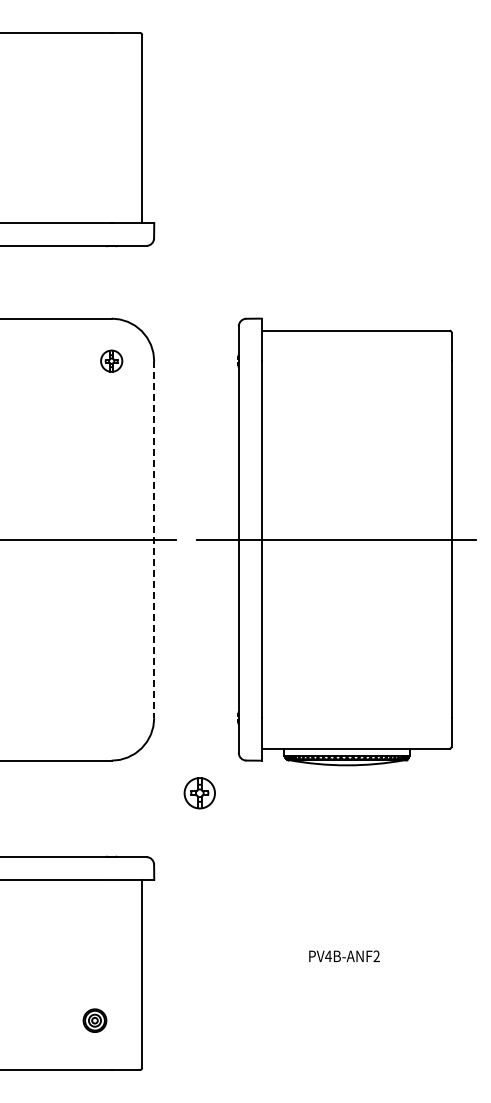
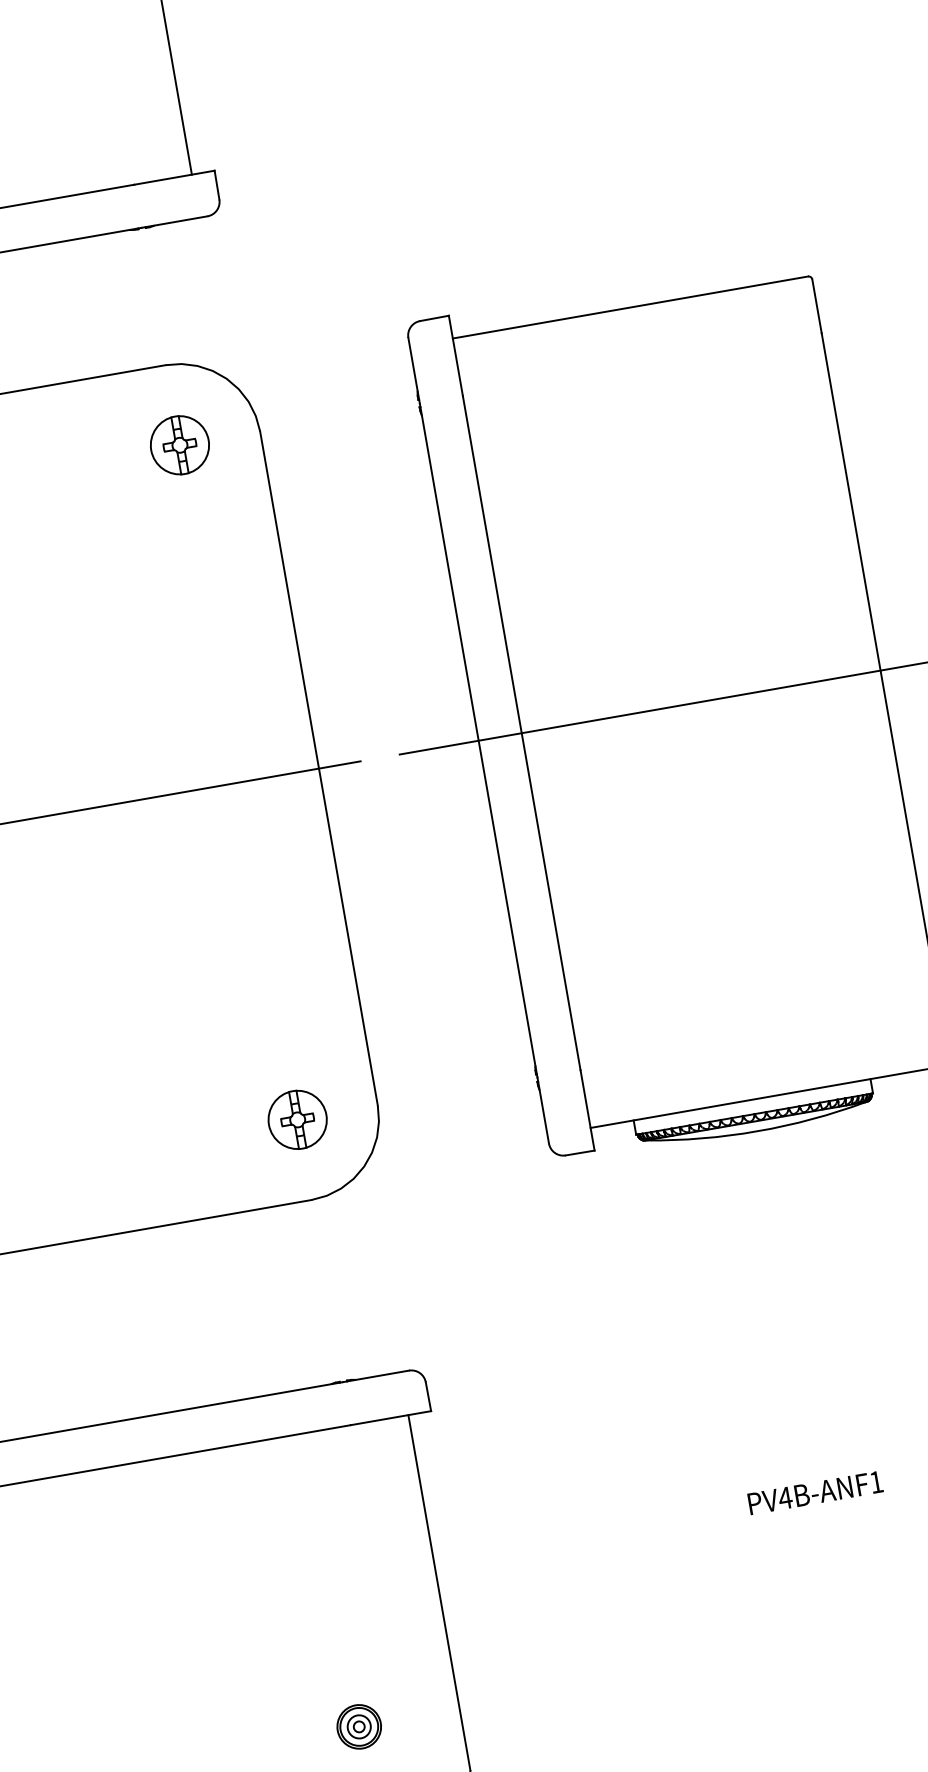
part: (111, 361) -> (179, 446), size x1.43
line: (154, 540) -> (319, 770), dashed -> solid
part: (199, 793) -> (297, 1120), moved
text: (376, 955) -> (875, 1480), PV4B-ANF2 -> PV4B-ANF1
part: (94, 1020) -> (358, 1726), moved

